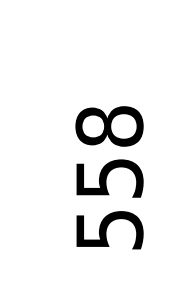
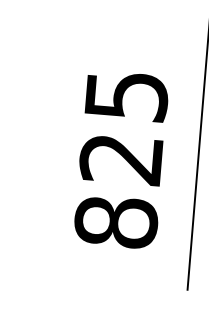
text: (109, 178) -> (121, 159), 558 -> 825

